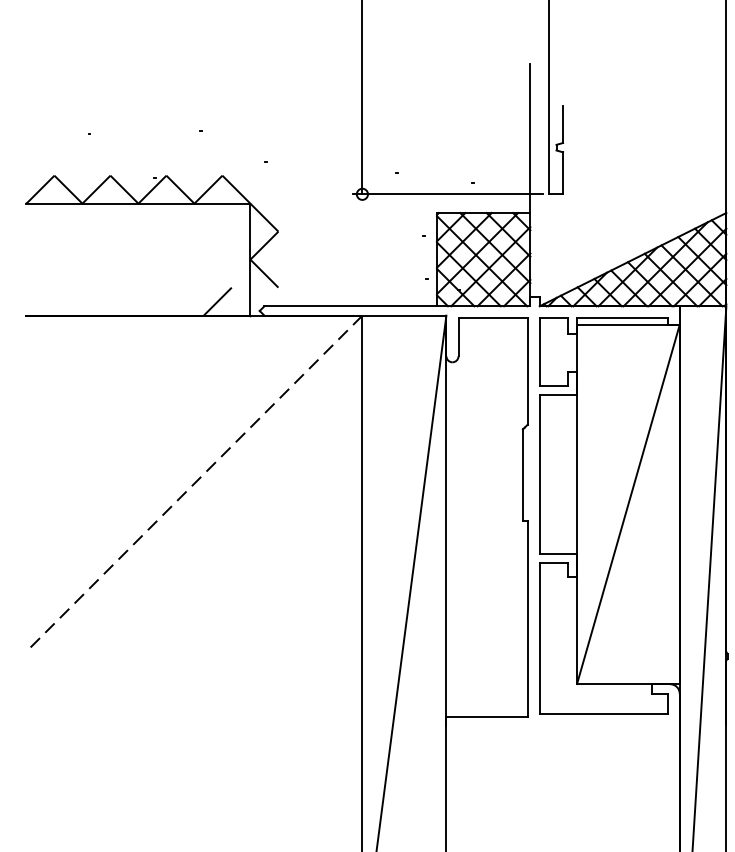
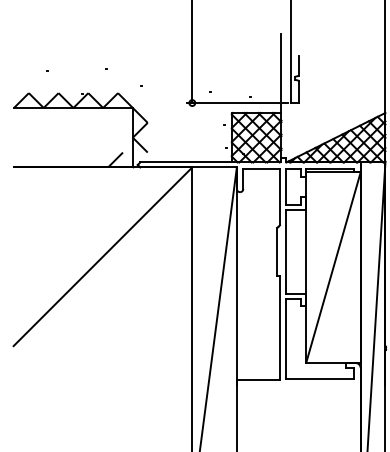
line: (193, 485) -> (102, 257), dashed -> solid

